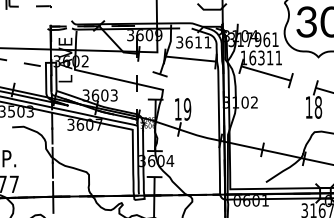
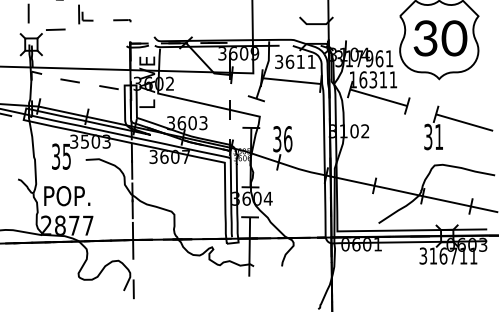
text: (313, 107) -> (433, 136), 18 -> 31
text: (182, 109) -> (282, 139), 19 -> 36

